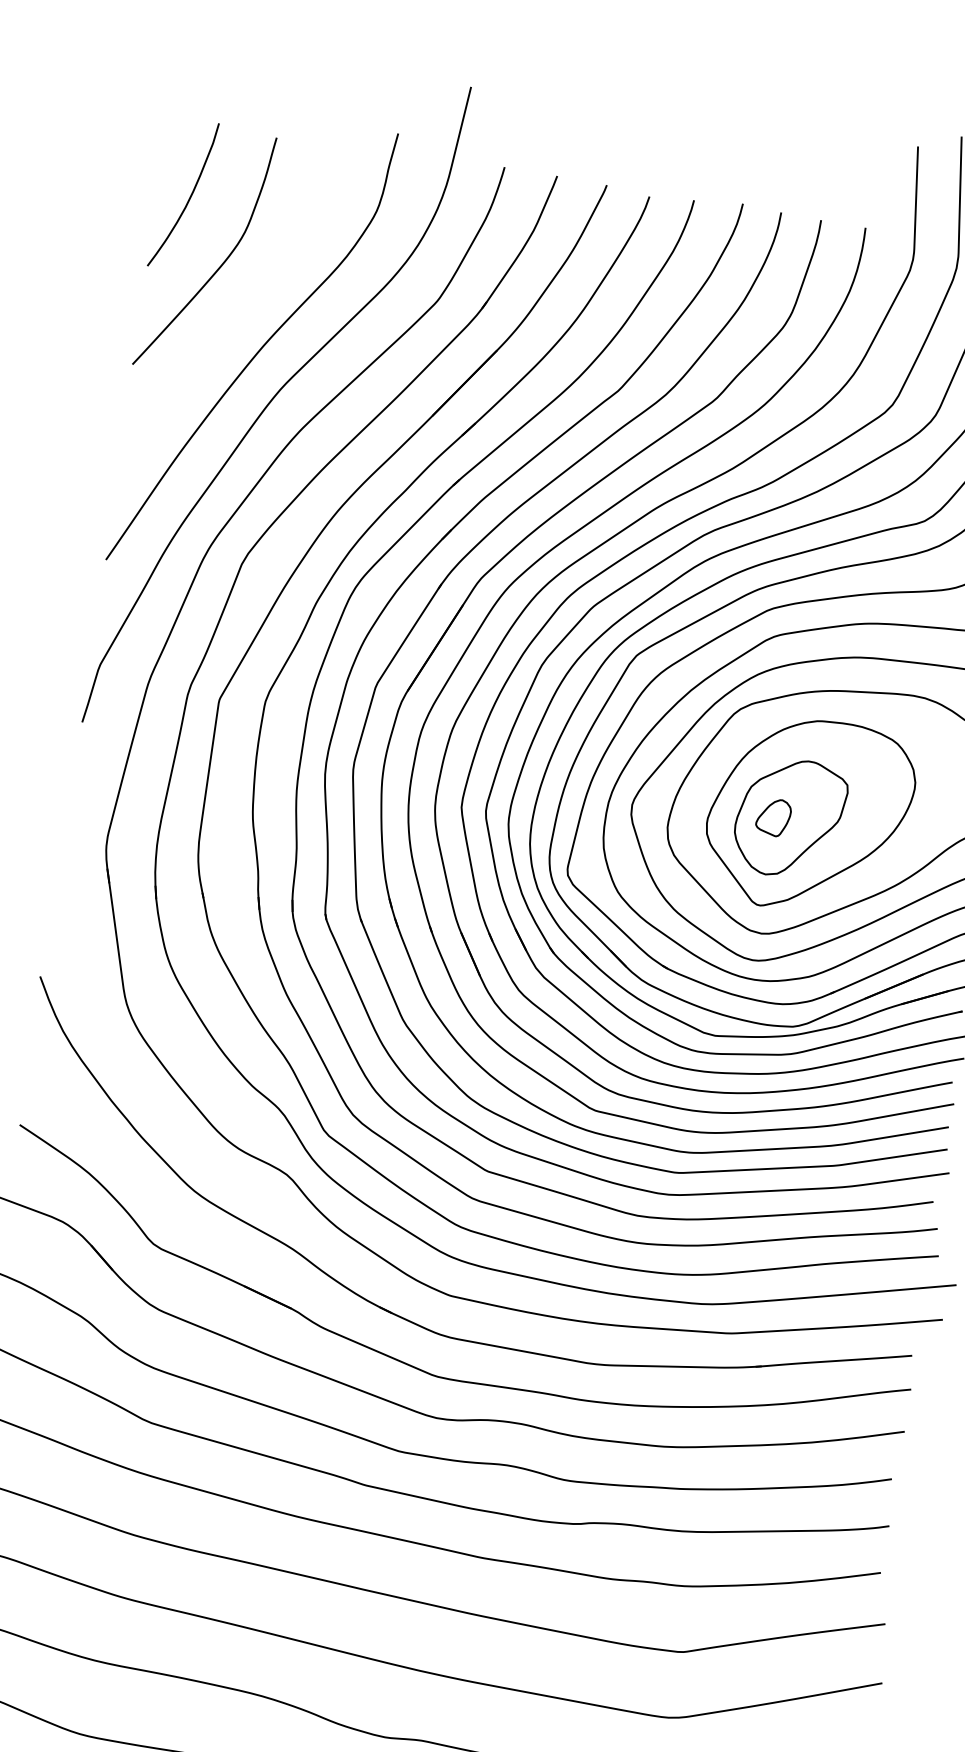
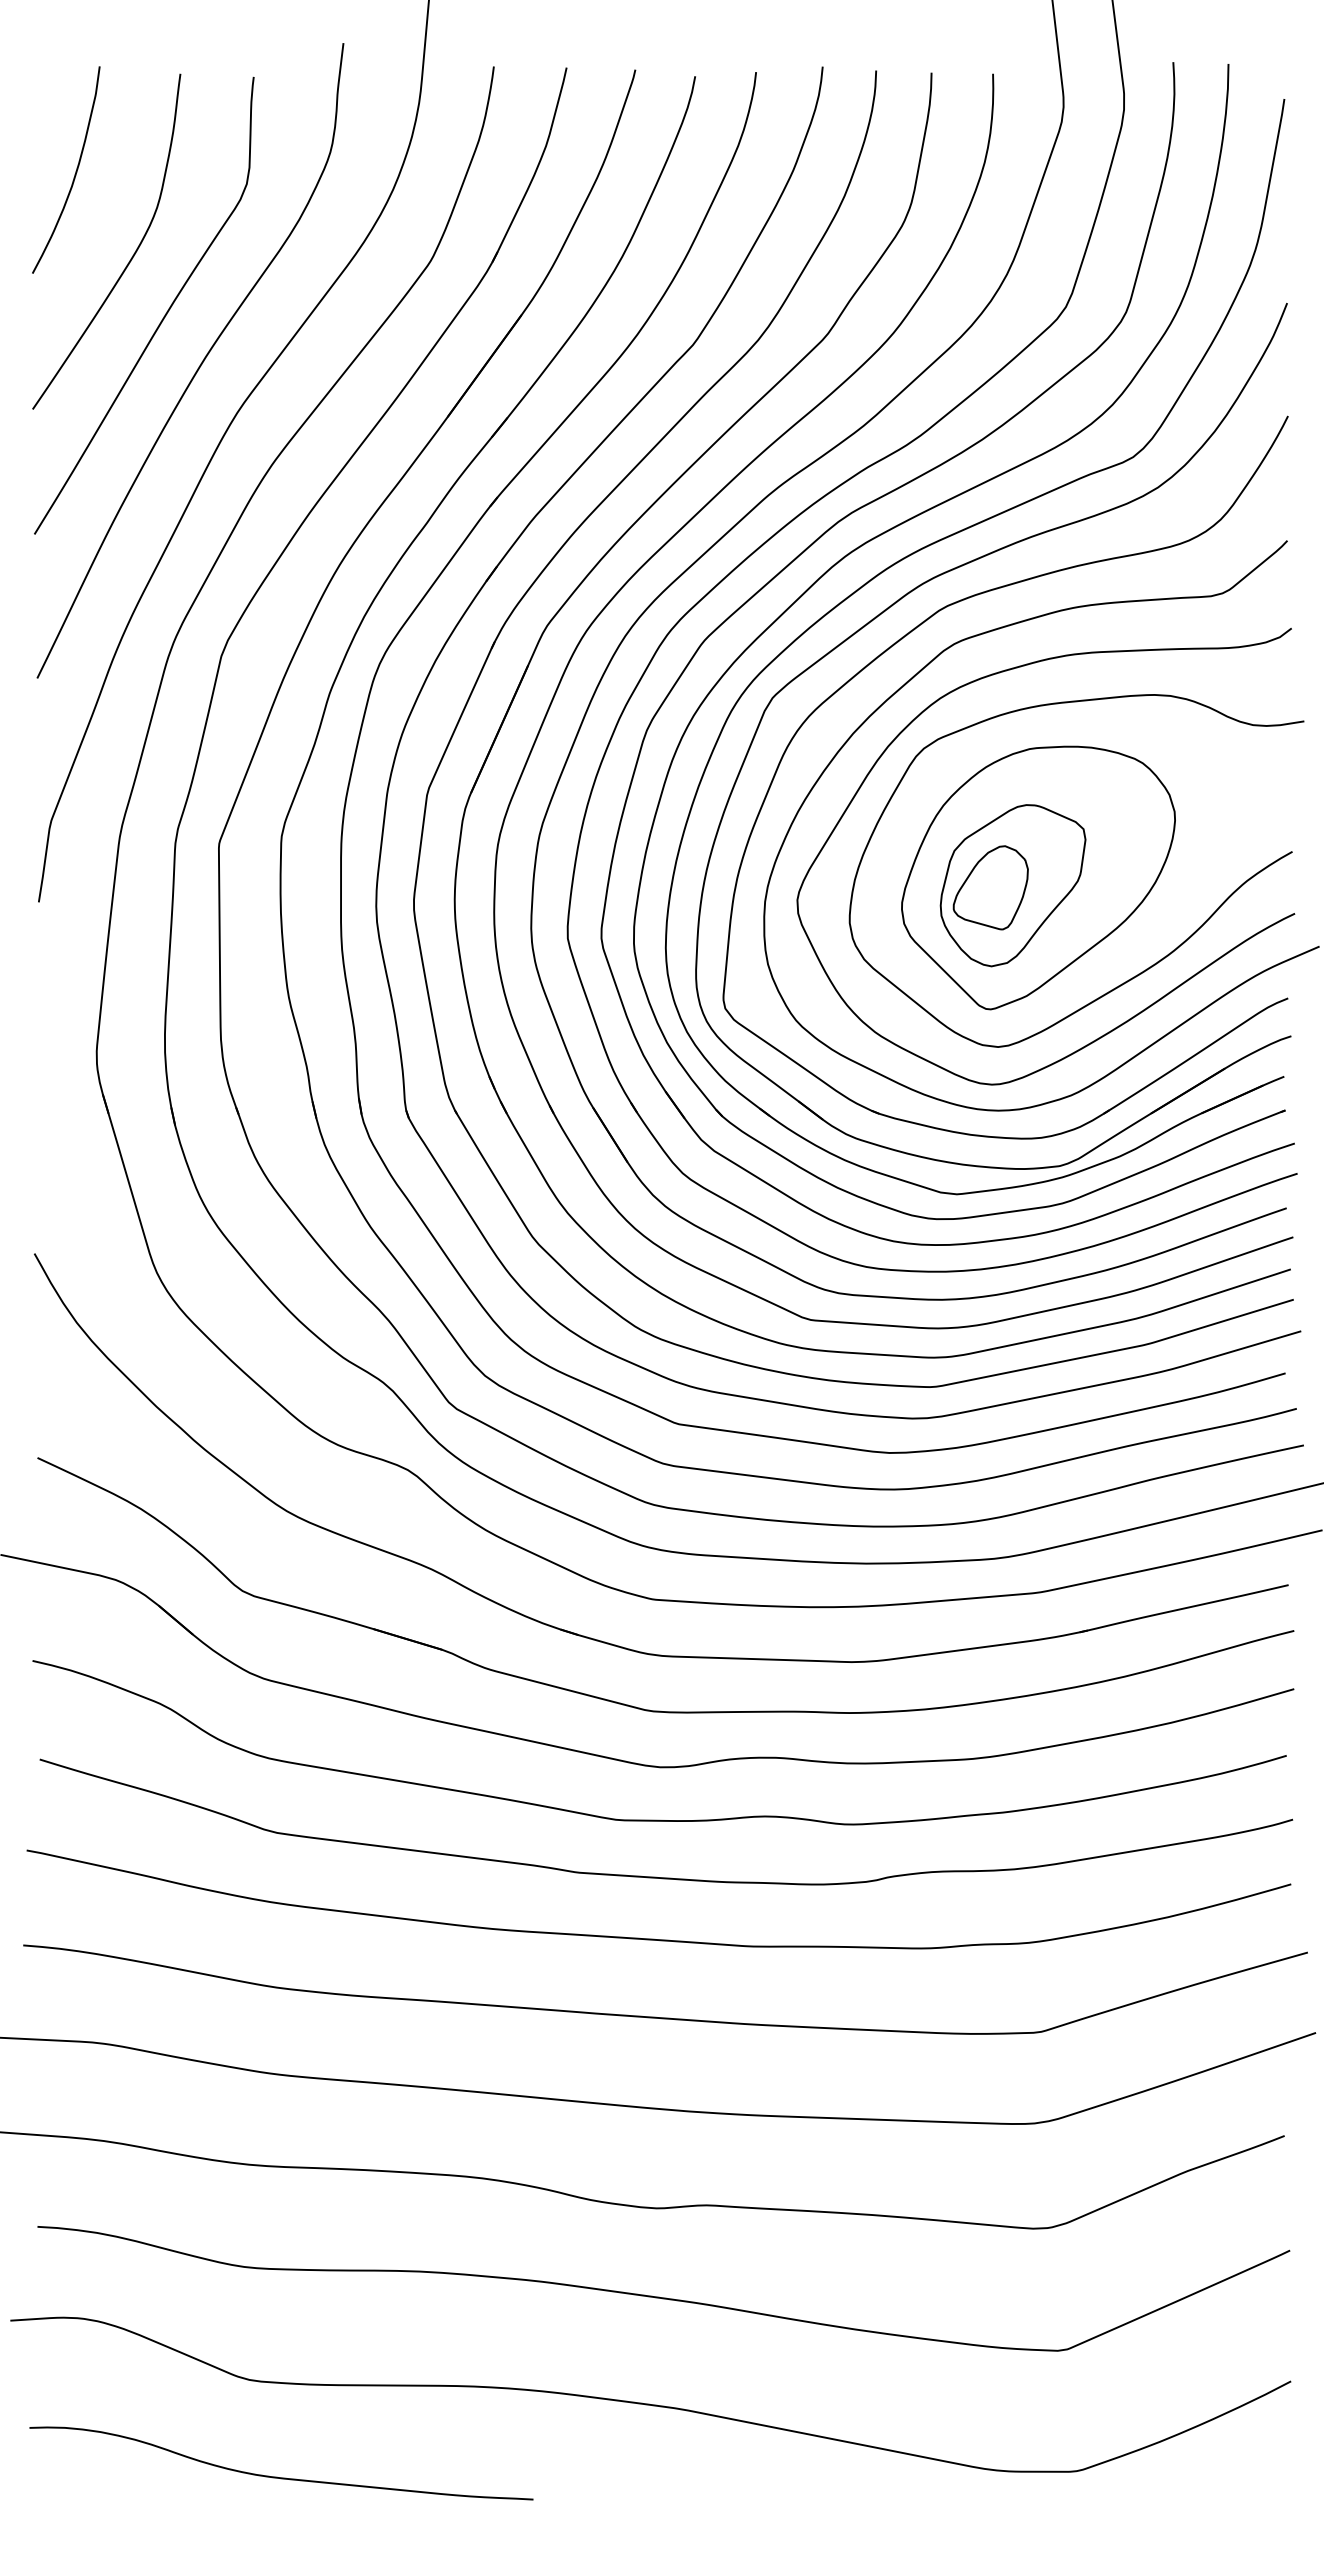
curve: (237, 311) -> (163, 316), added
part: (773, 817) -> (990, 887), size x1.67

